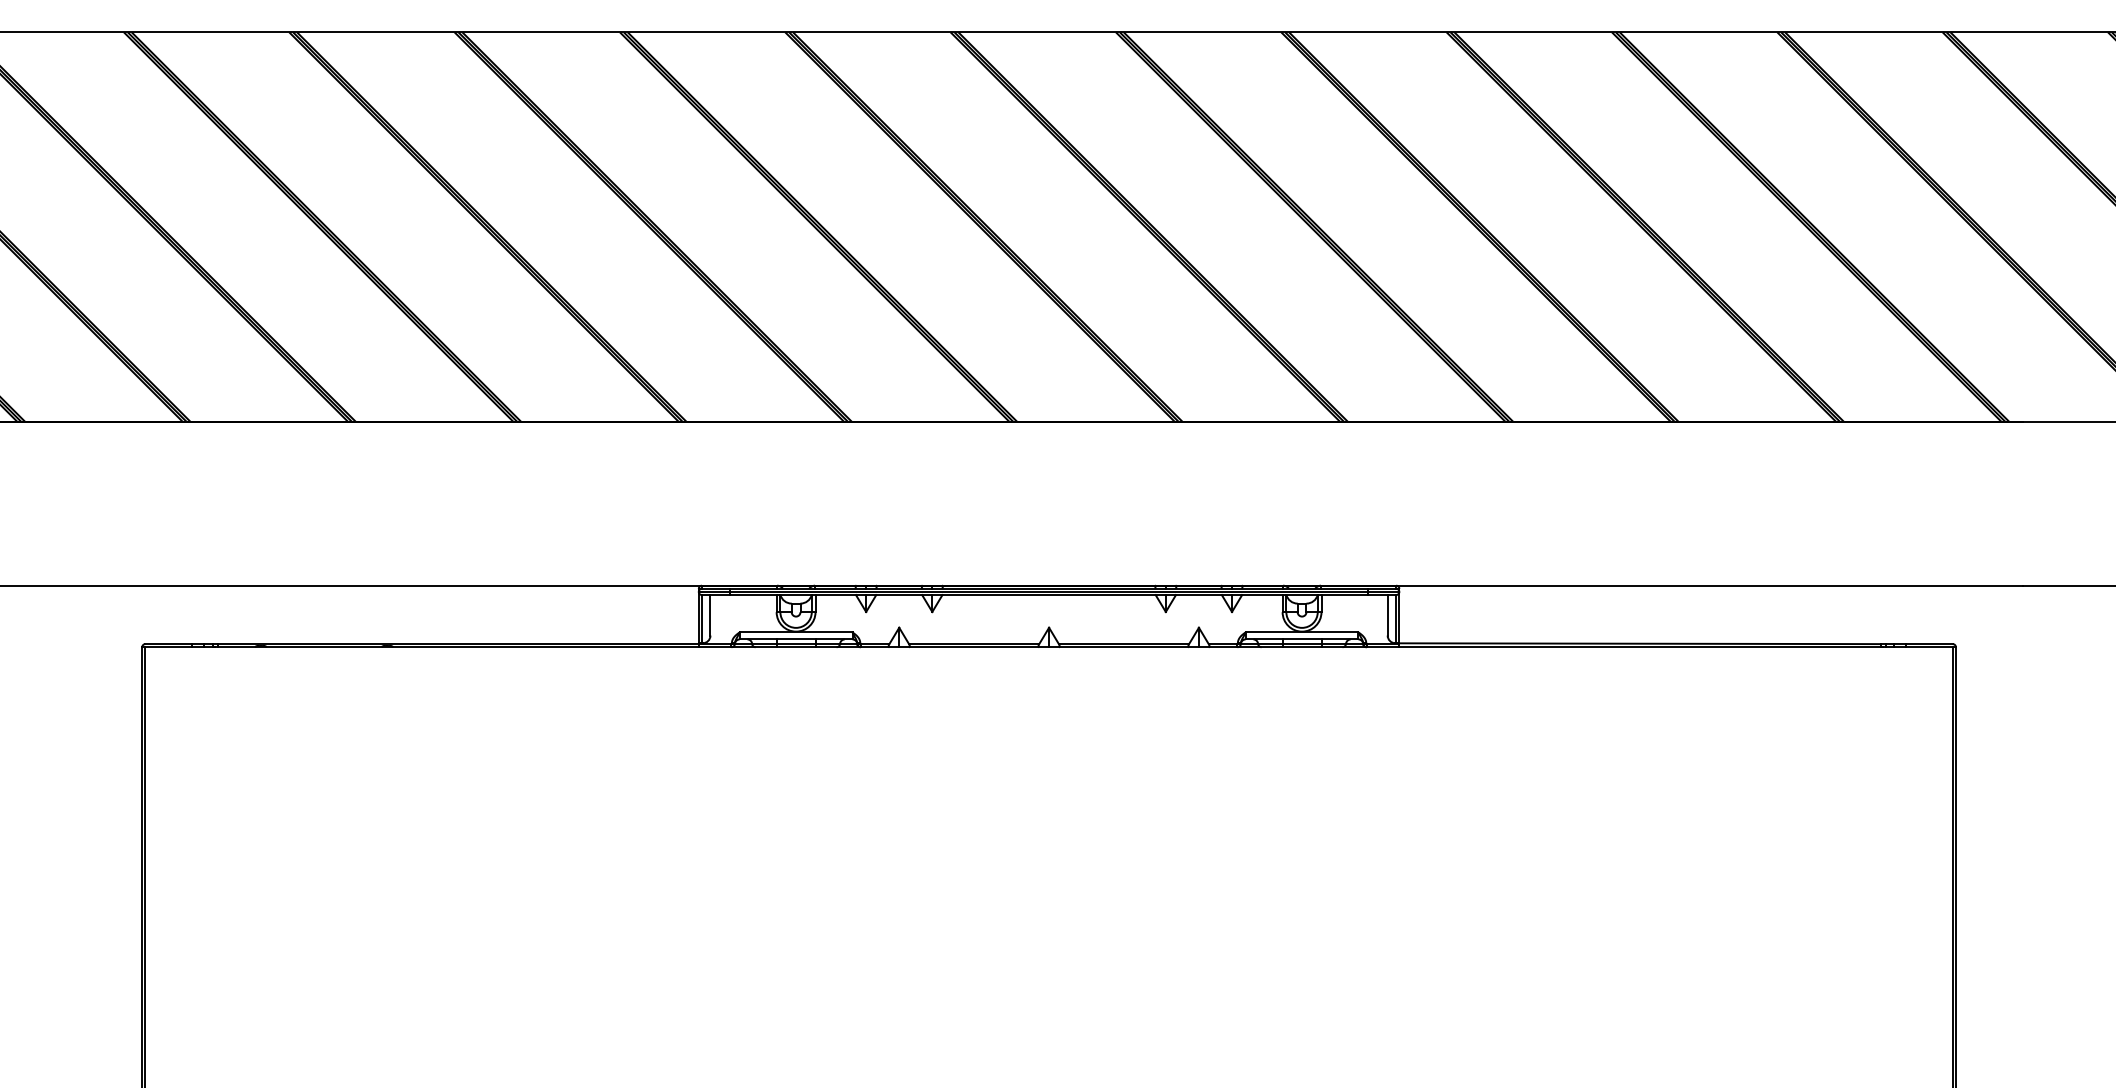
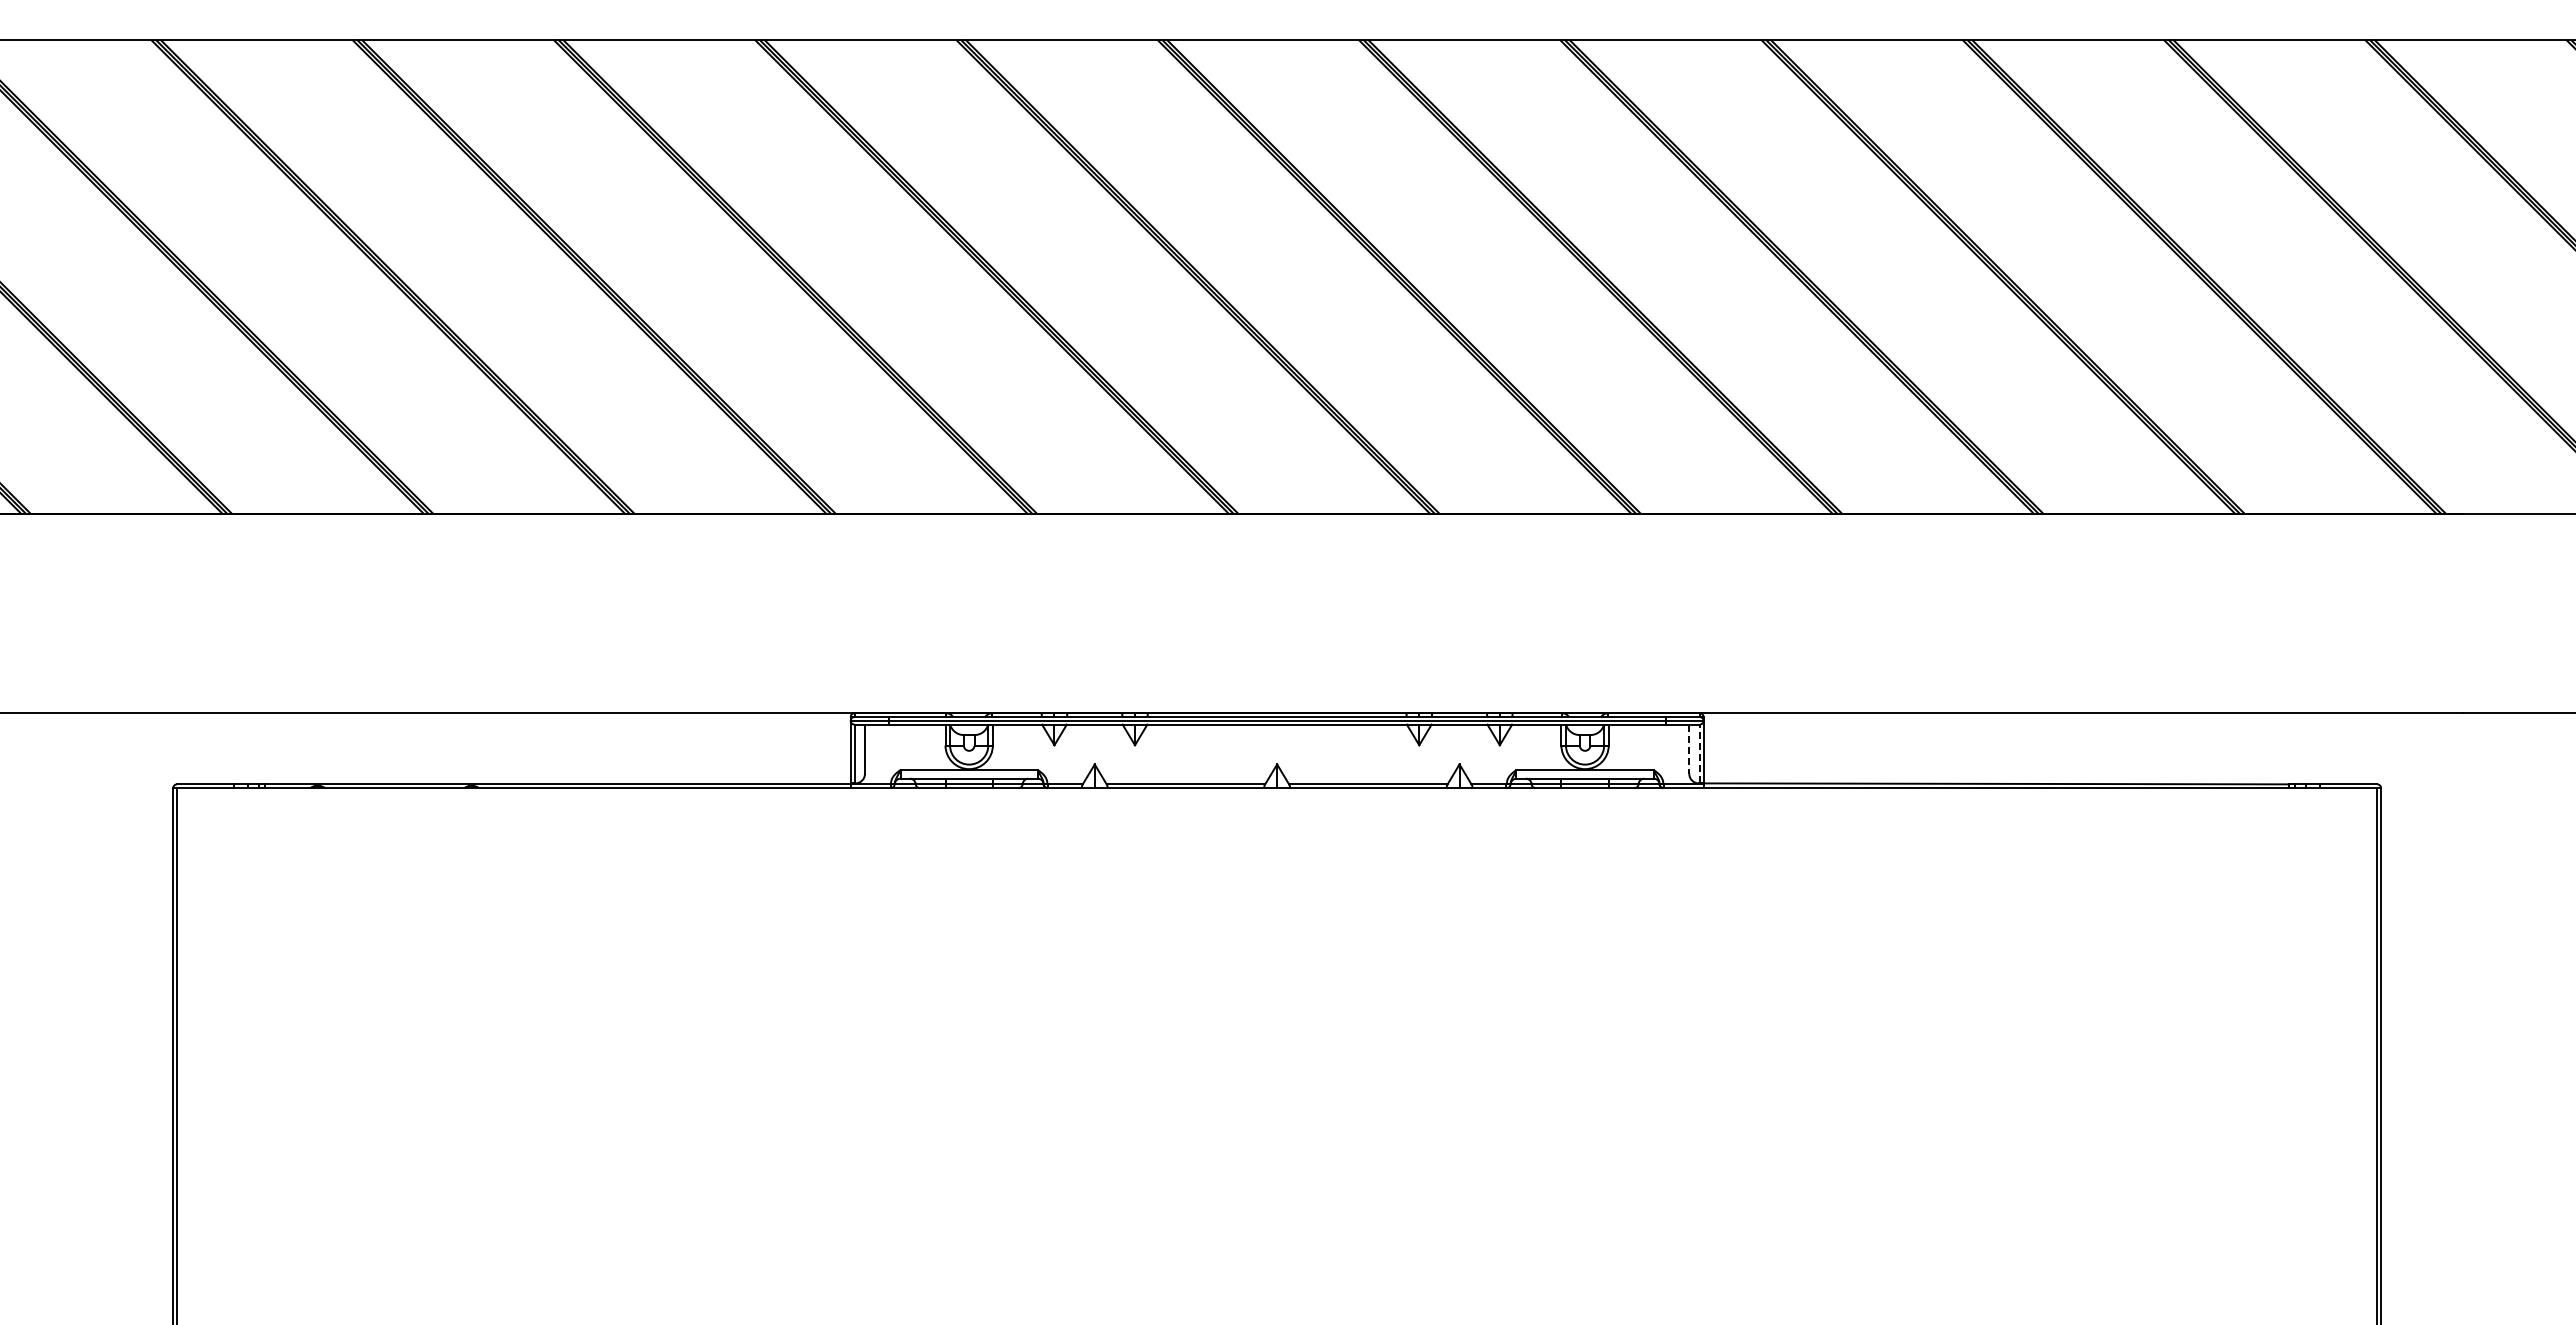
line: (1387, 615) -> (1689, 749), solid -> dashed
line: (1396, 618) -> (1699, 753), solid -> dashed

